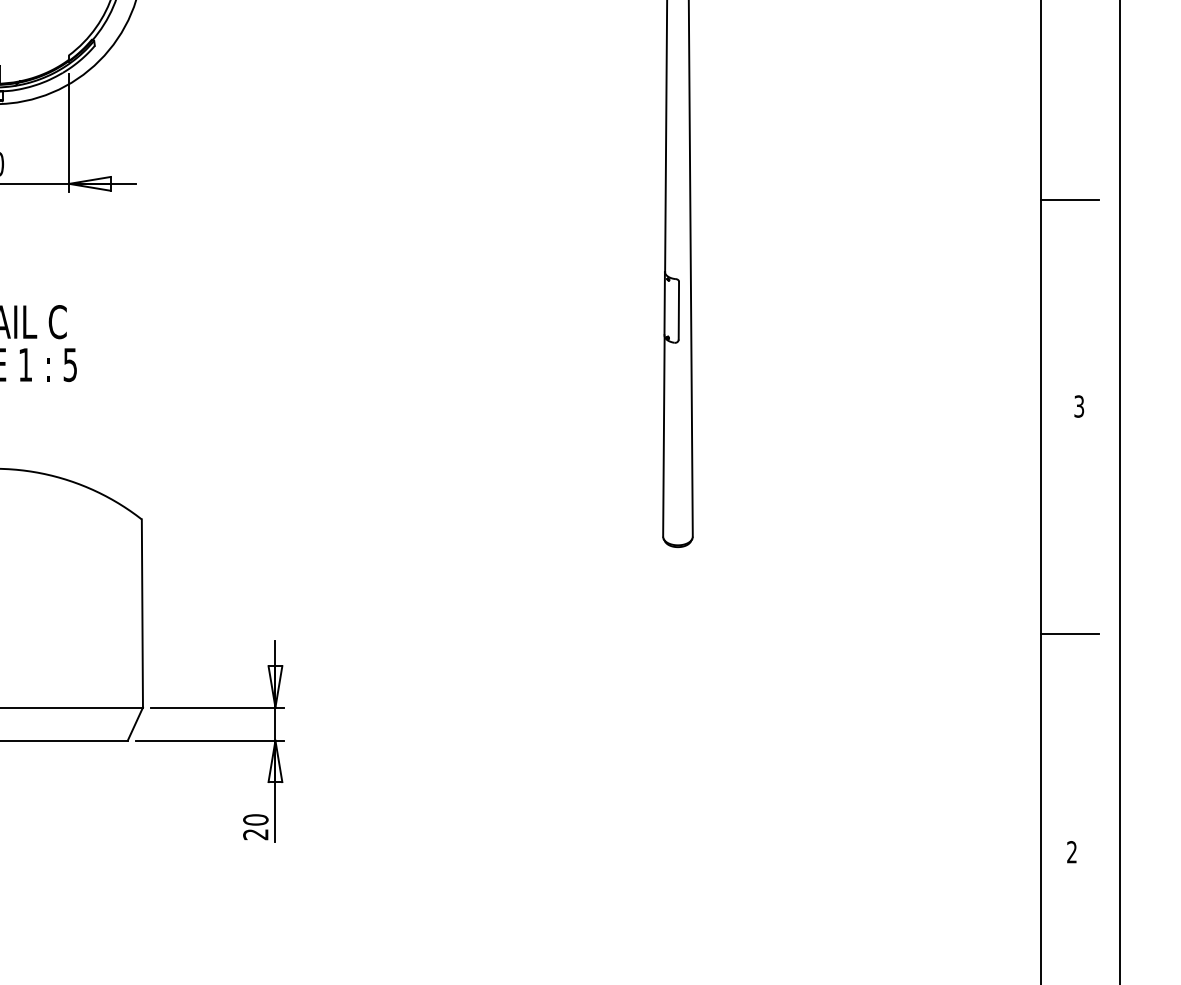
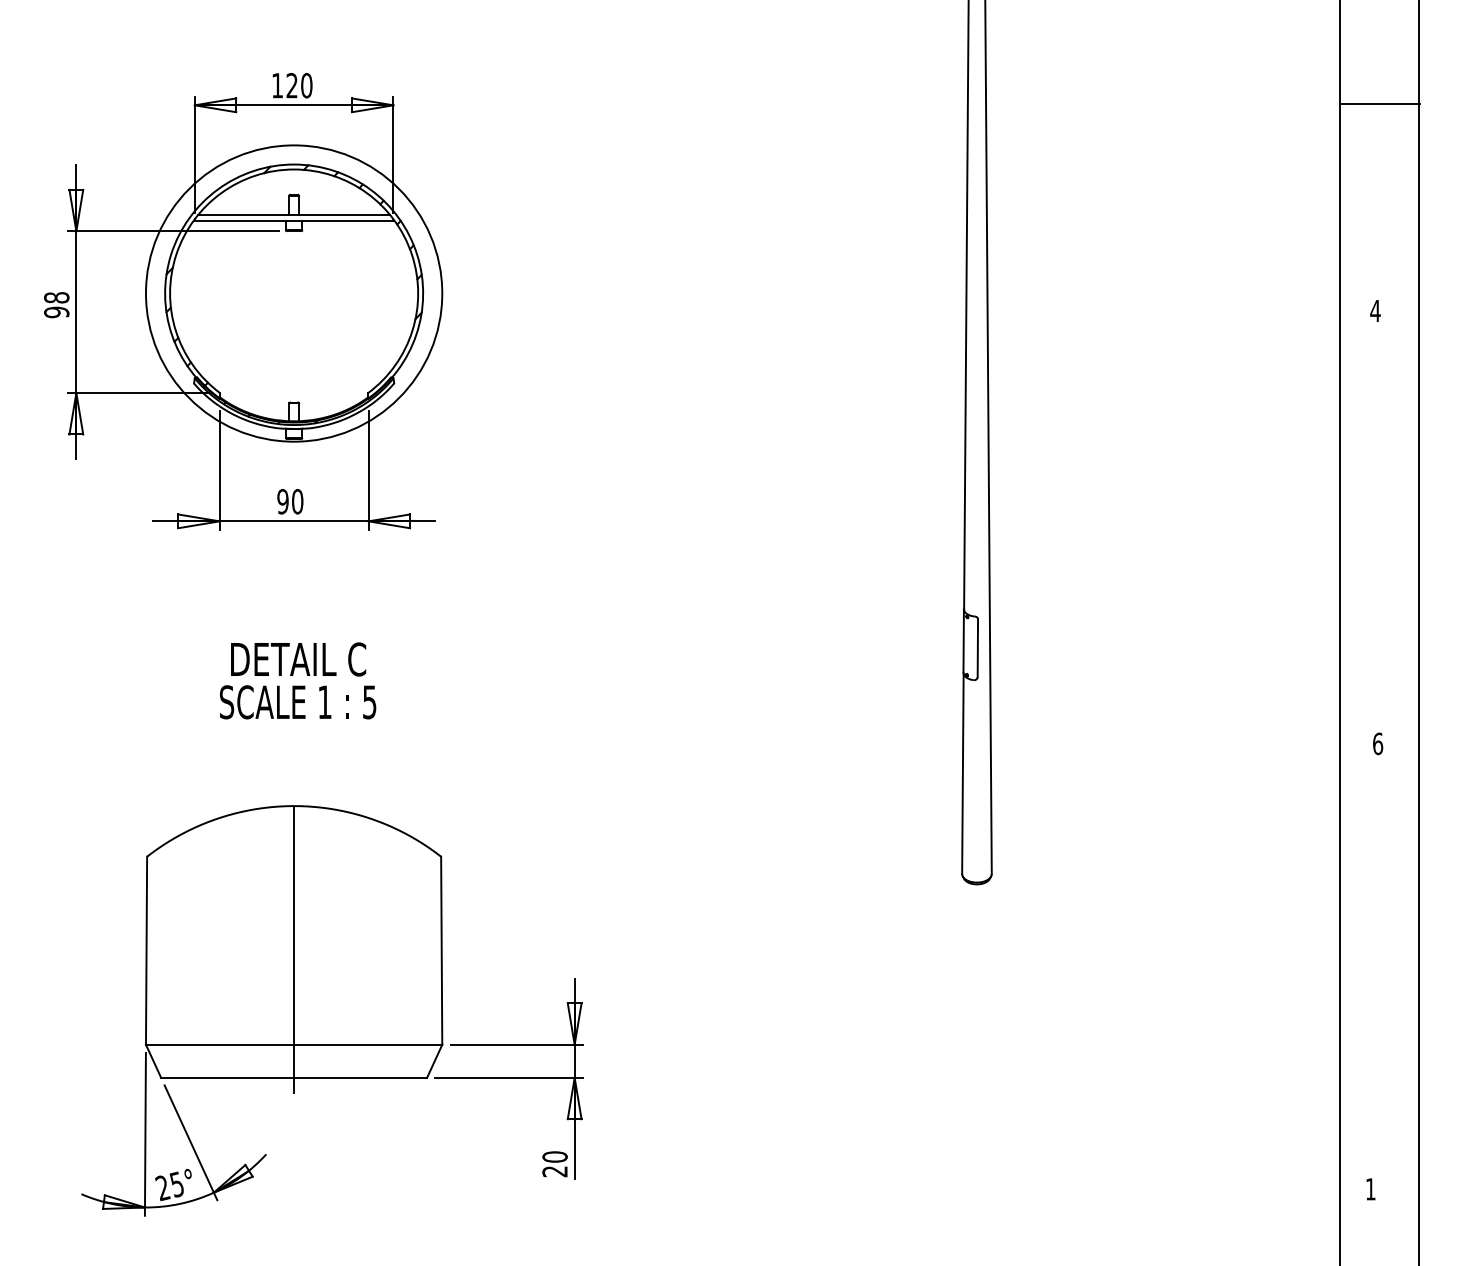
line: (1069, 200) -> (1368, 537), removed
text: (1079, 406) -> (1378, 743), 3 -> 6
line: (1069, 634) -> (1368, 971), removed
text: (1071, 852) -> (1370, 1189), 2 -> 1

